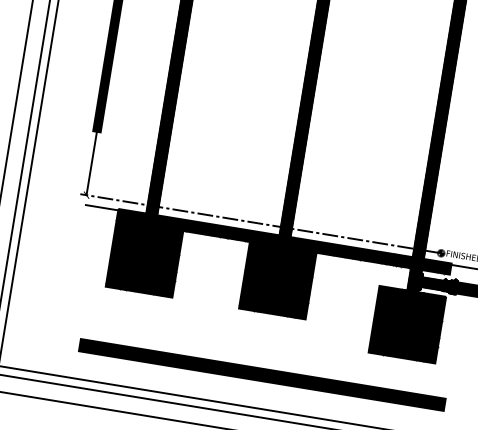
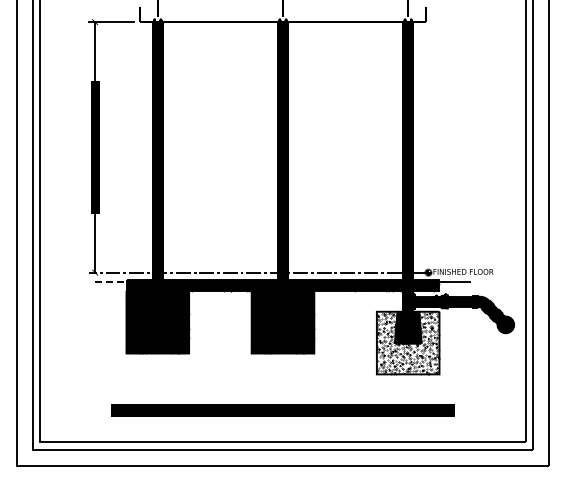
line: (101, 207) -> (110, 281), solid -> dashed
fill: (406, 323) -> (407, 342), removed

